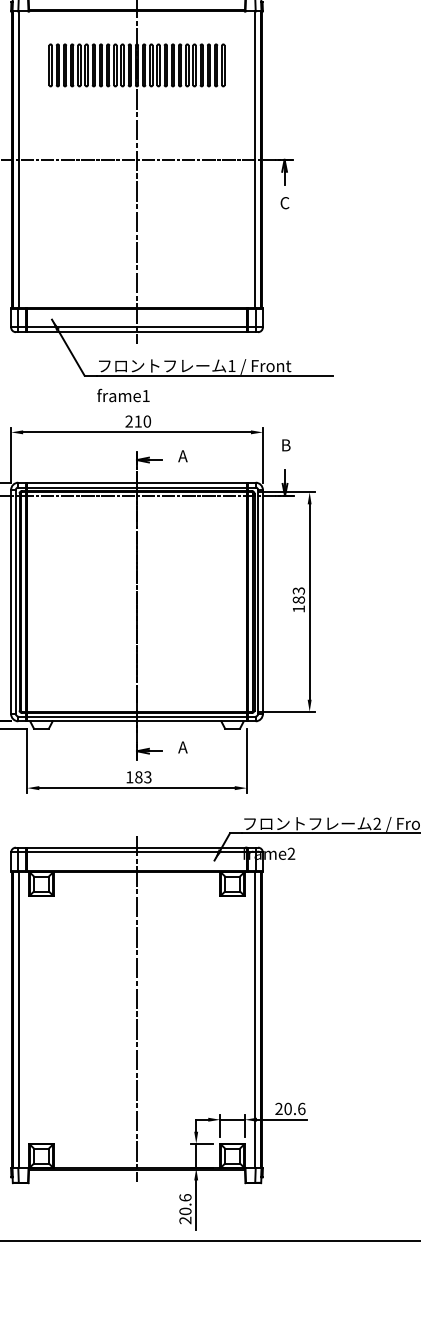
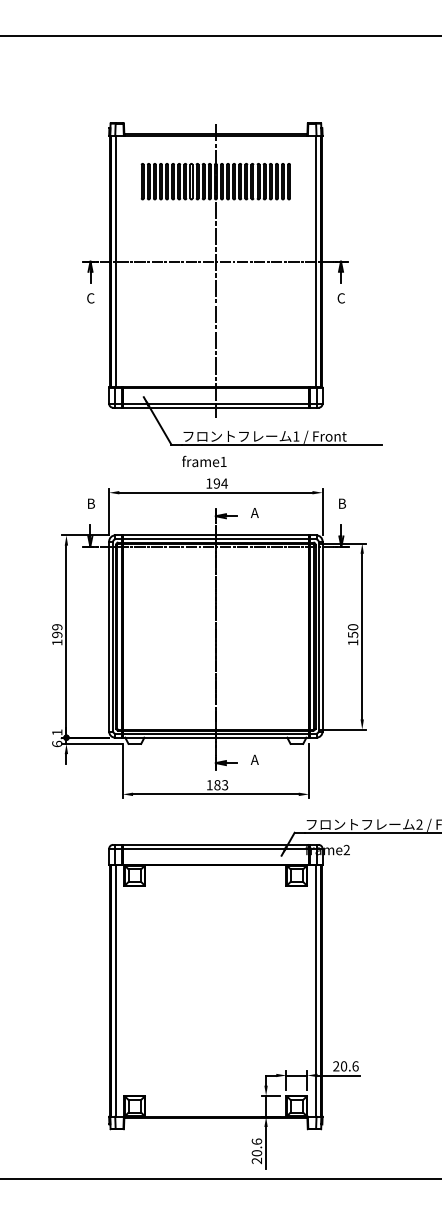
text: (137, 421) -> (216, 483), 210 -> 194
text: (299, 594) -> (353, 630), 183 -> 150
line: (136, 1008) -> (215, 981), removed

